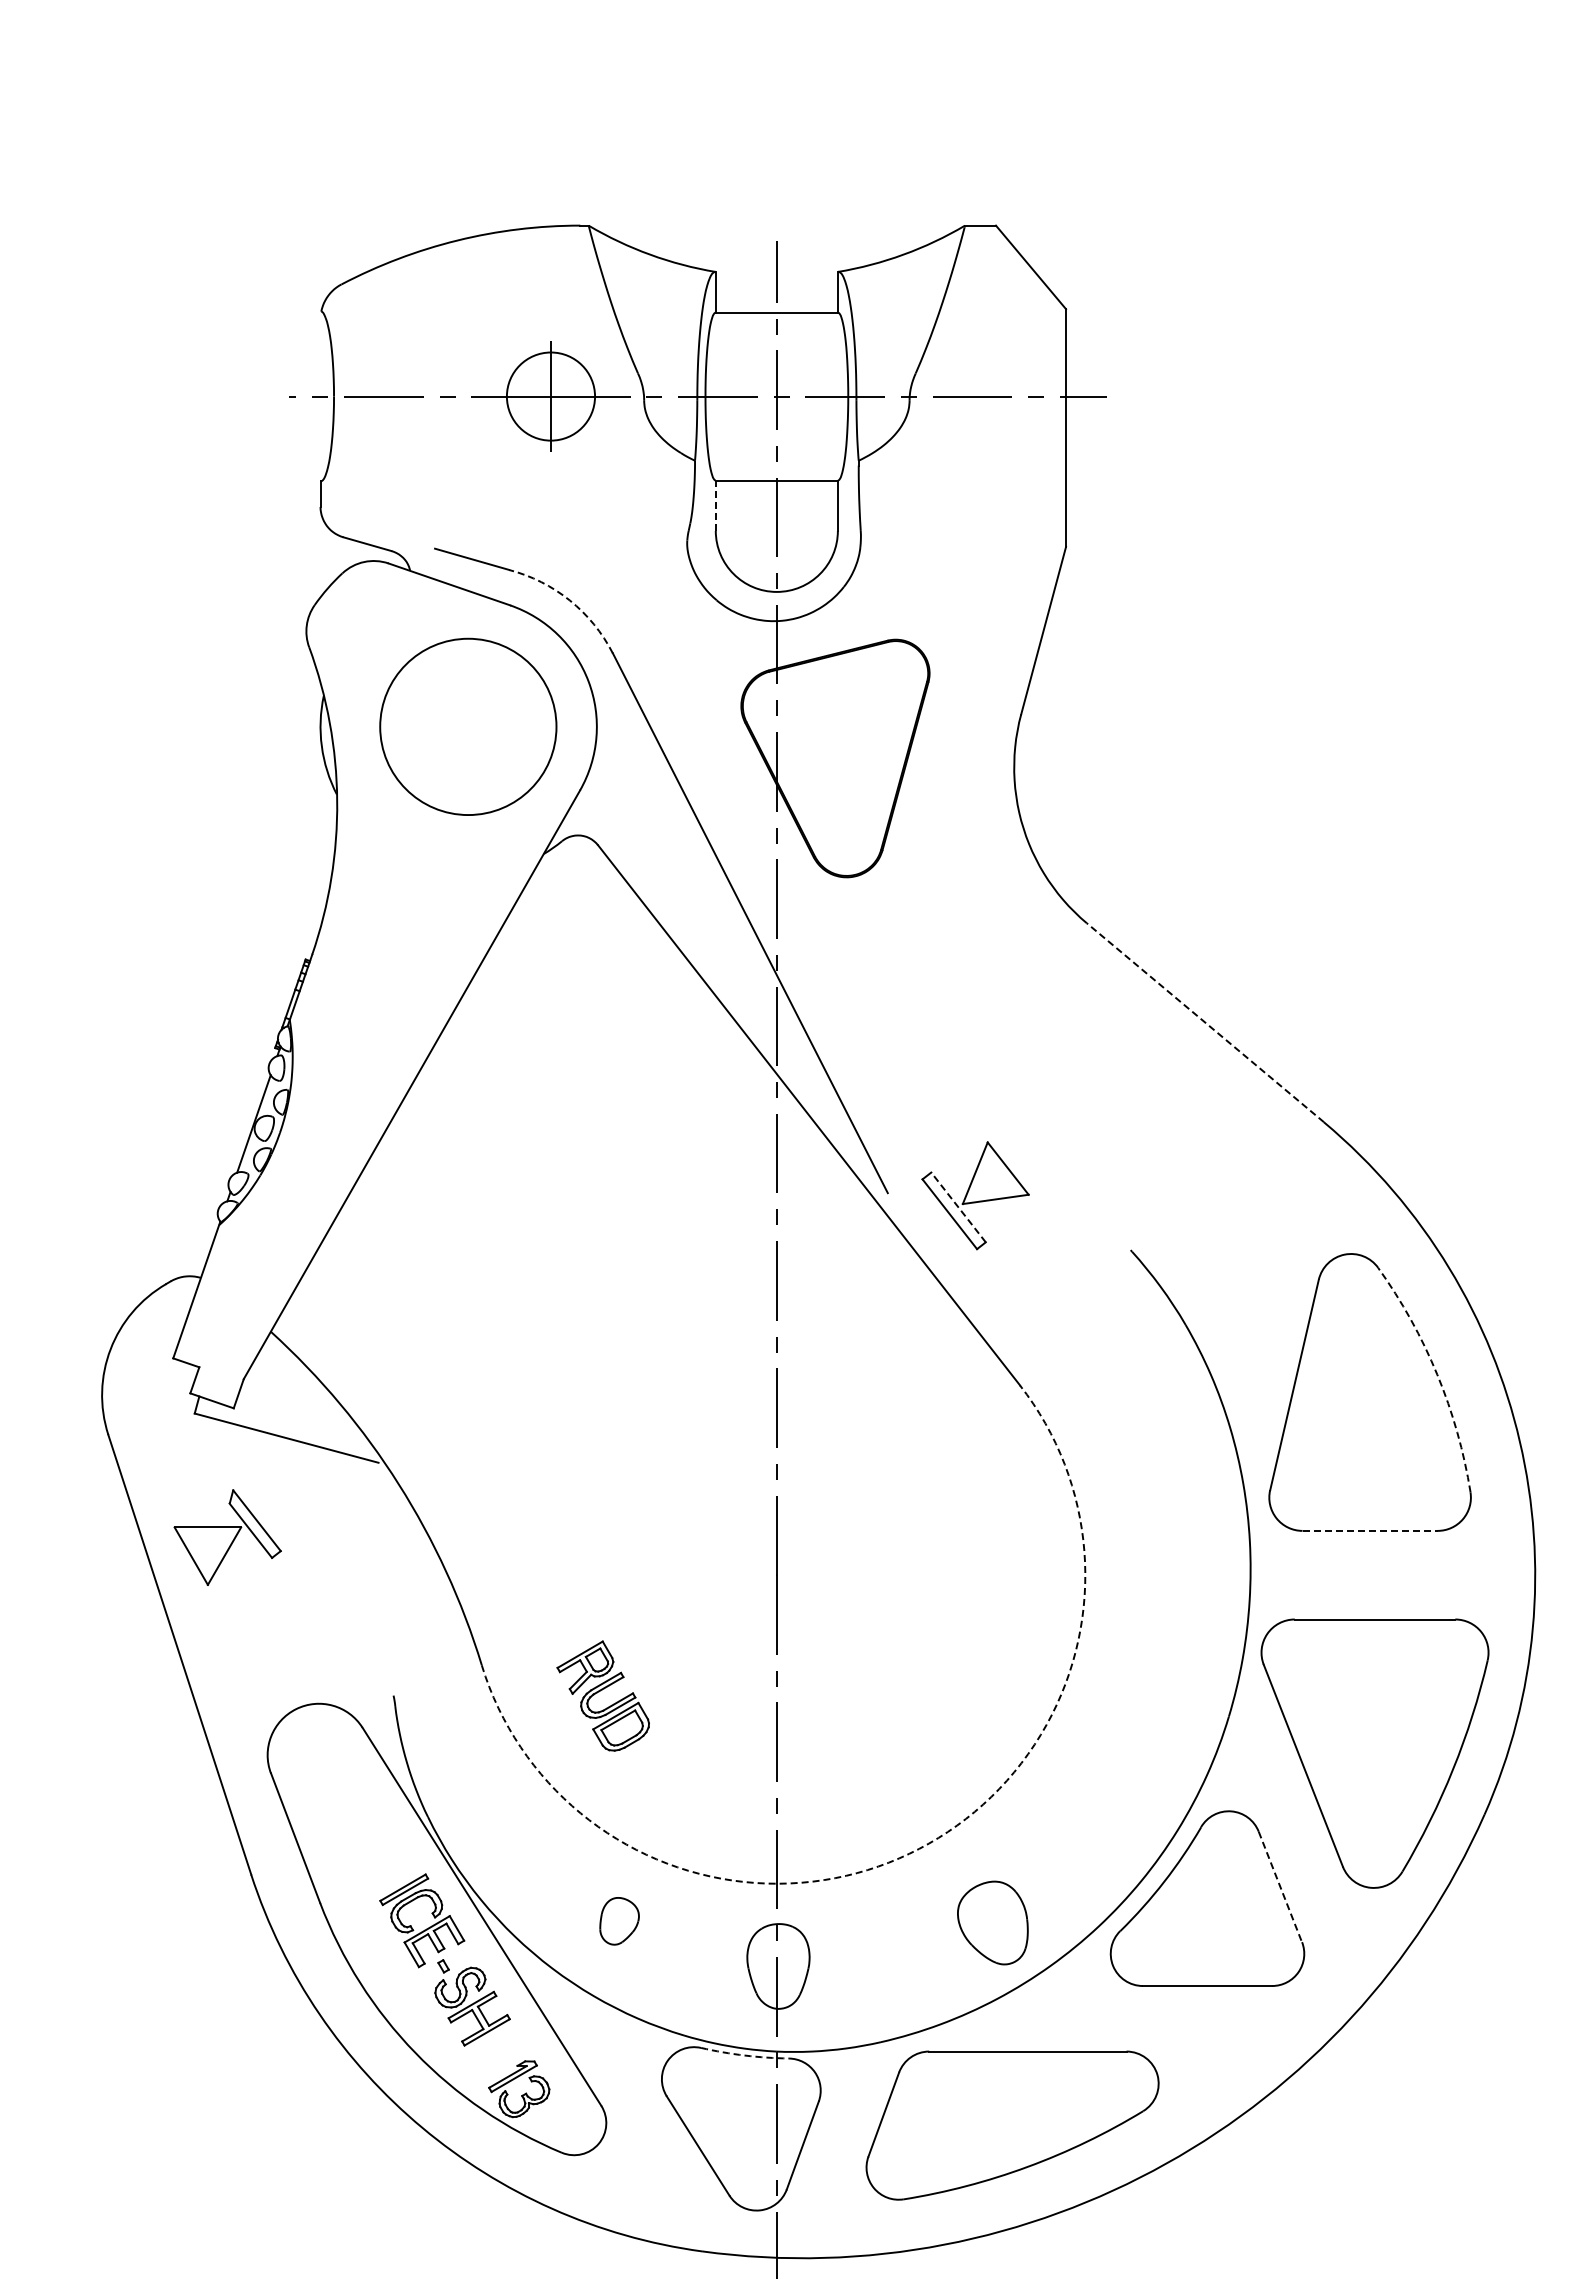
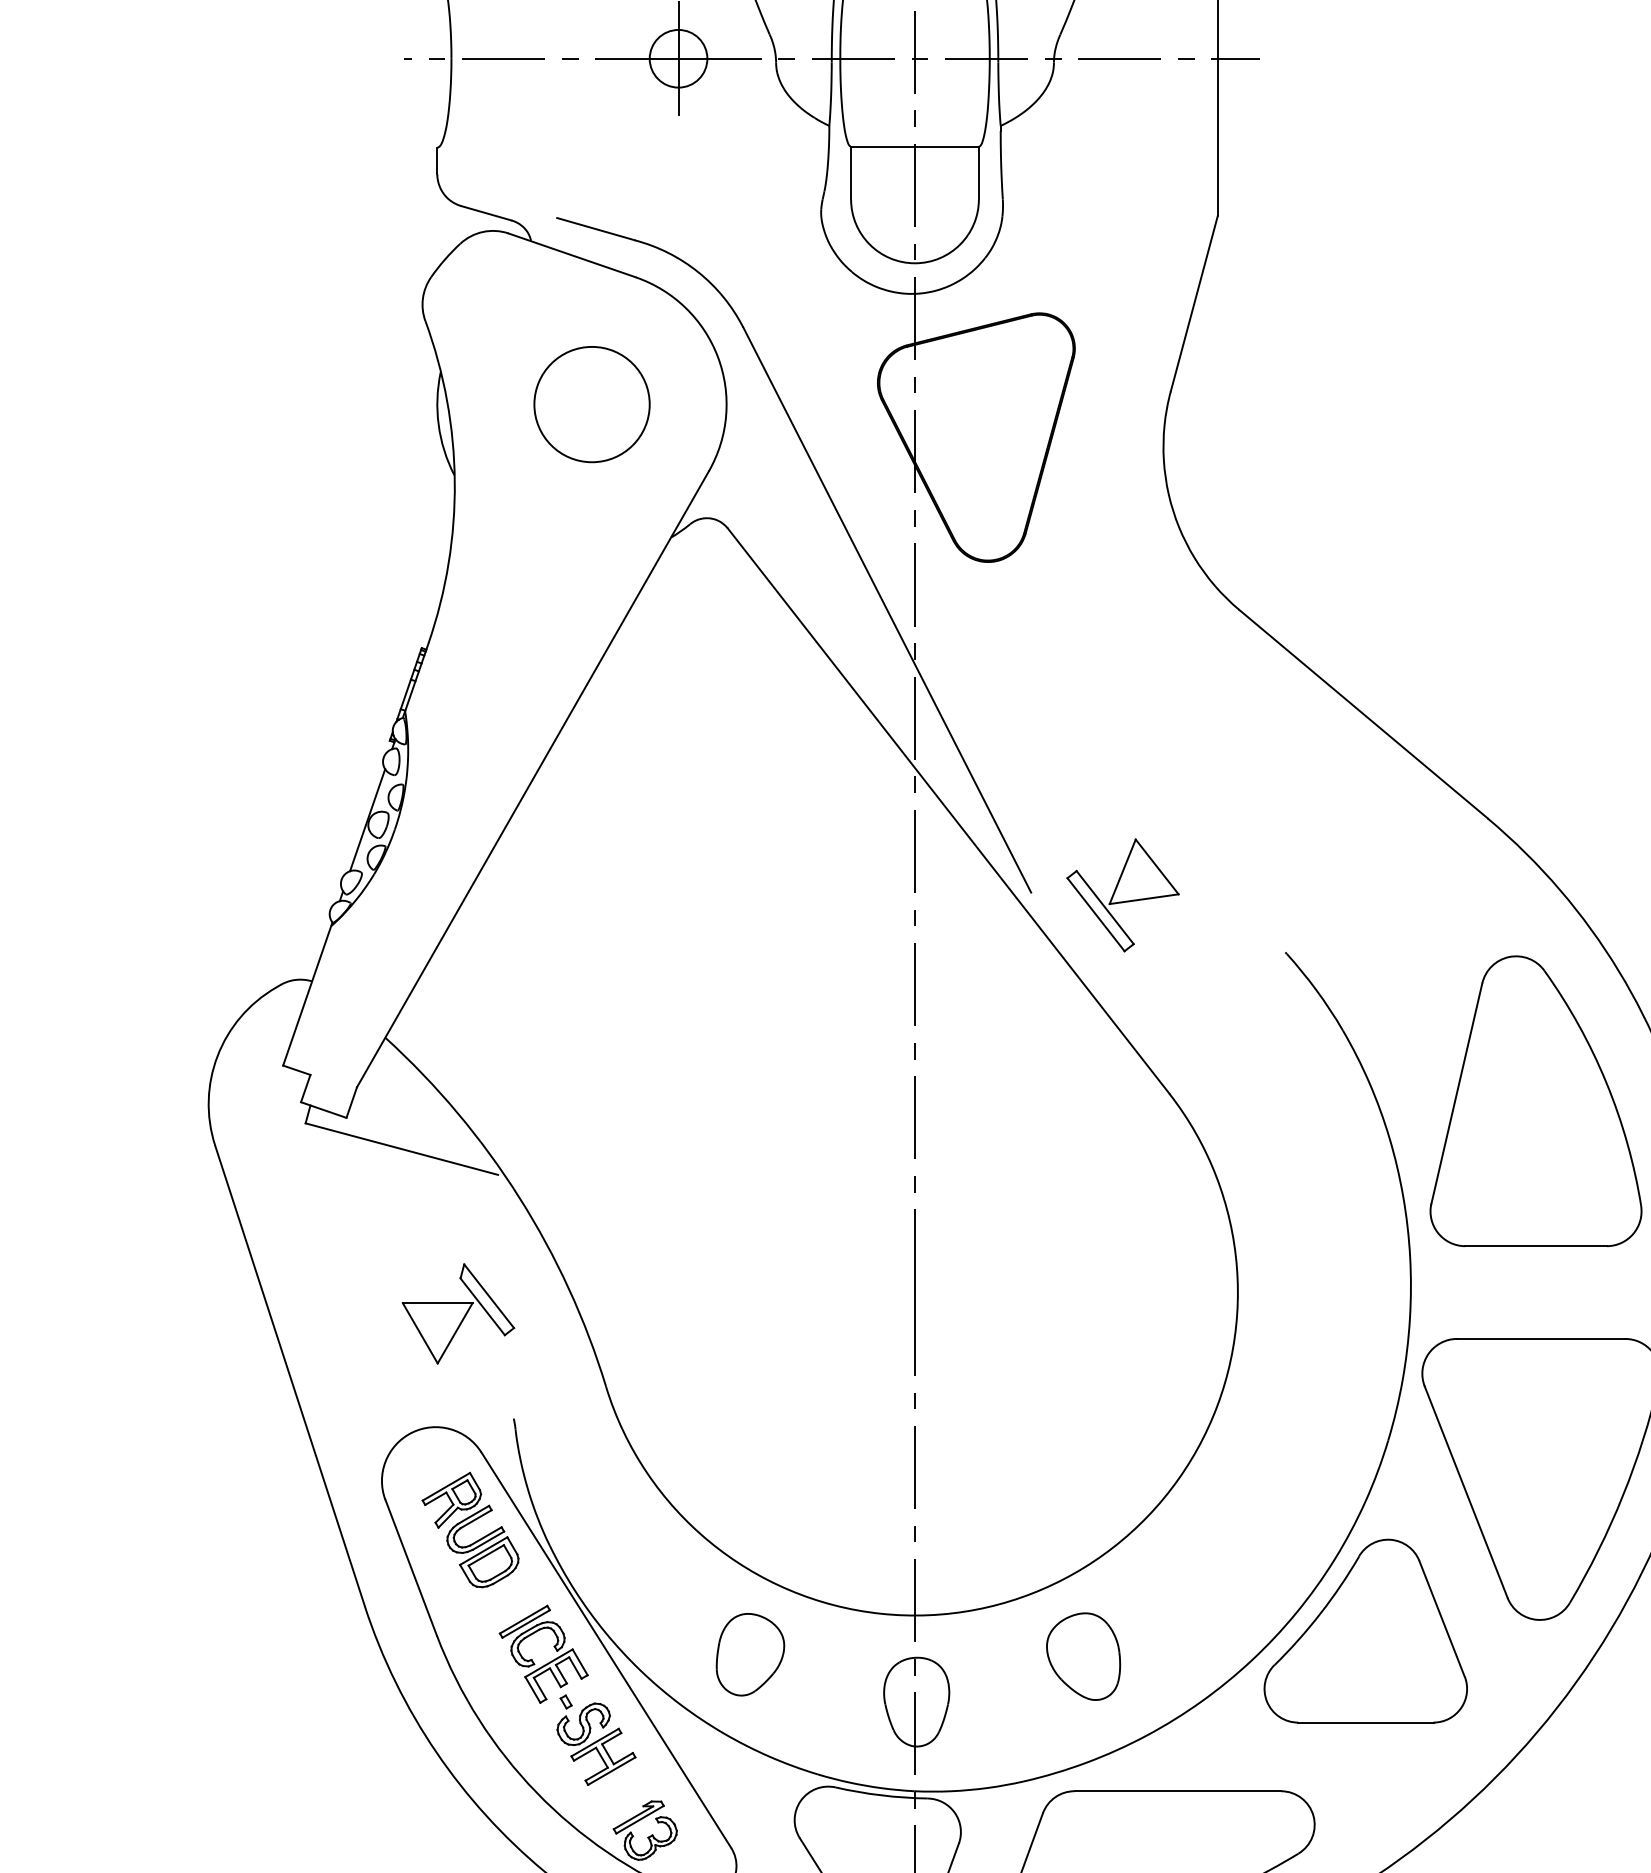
circle: (550, 396) -> (678, 58), size x0.62
line: (715, 505) -> (850, 172), dashed -> solid
arc: (569, 600) -> (697, 272), dashed -> solid
circle: (468, 726) -> (592, 404), size x0.62
line: (1205, 1022) -> (1363, 714), dashed -> solid
line: (958, 1207) -> (1105, 907), dashed -> solid
arc: (1437, 1374) -> (1606, 1082), dashed -> solid
line: (1370, 1530) -> (1536, 1245), dashed -> solid
part: (227, 1537) -> (458, 1313), moved
part: (602, 1695) -> (469, 1529), moved
arc: (919, 1848) -> (1064, 1578), dashed -> solid
line: (1280, 1887) -> (1442, 1619), dashed -> solid
part: (619, 1921) -> (750, 1655), size x1.67
part: (992, 1922) -> (1083, 1656), moved
arc: (744, 2055) -> (881, 1795), dashed -> solid

